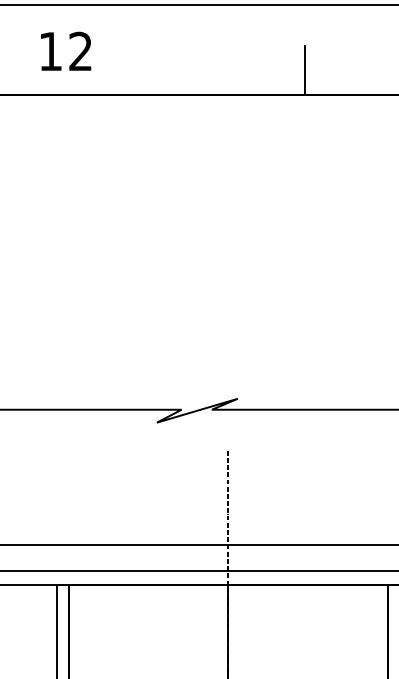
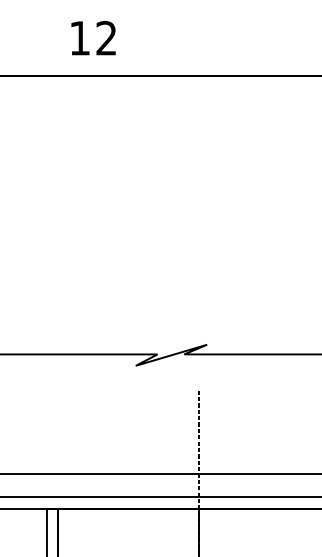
text: (66, 50) -> (93, 37), moved
line: (305, 70) -> (266, 55), removed

